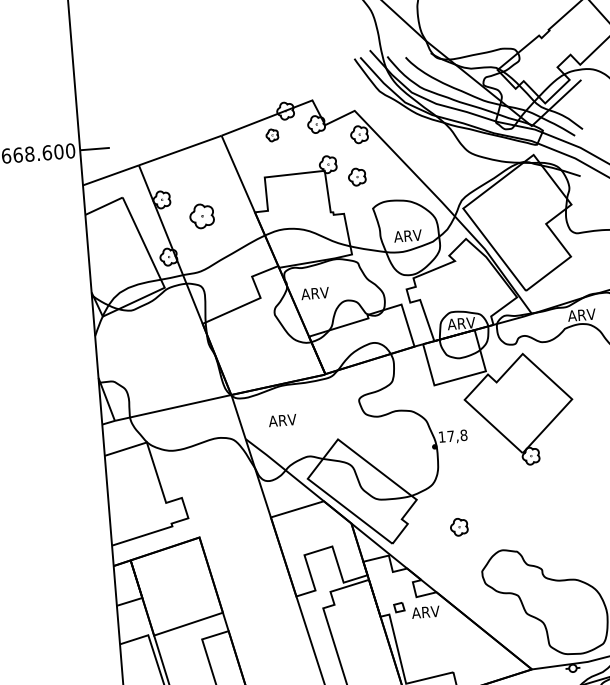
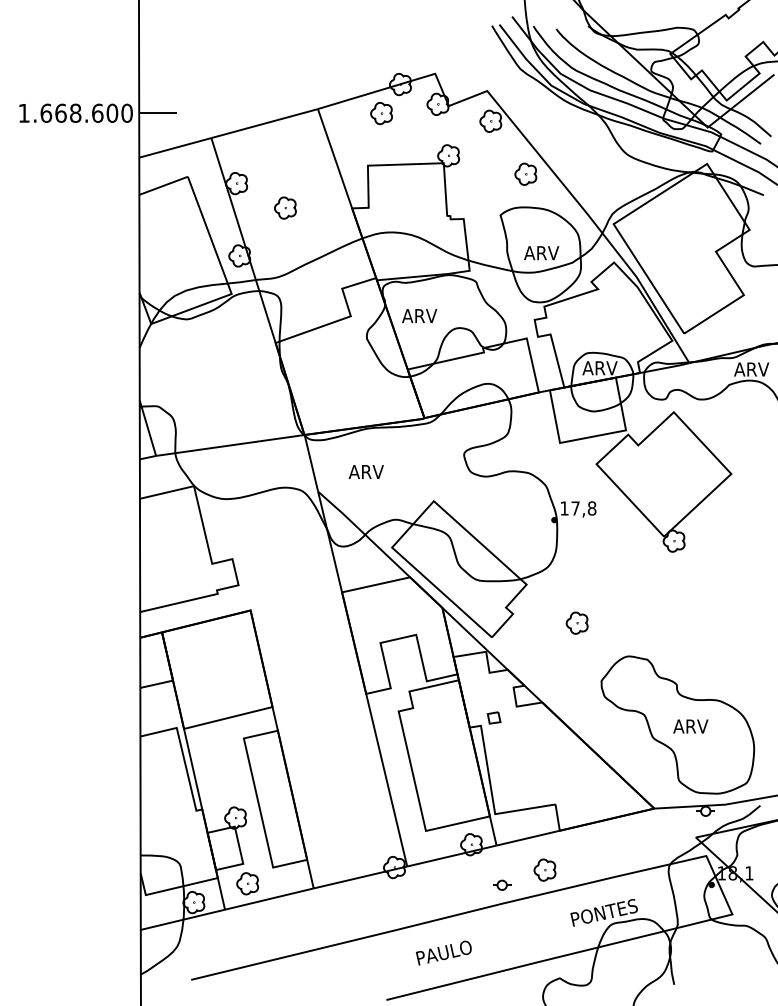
part: (272, 135) -> (381, 113), size x1.43
part: (356, 176) -> (525, 173), moved
part: (202, 215) -> (285, 207), size x0.71
text: (425, 612) -> (690, 726), moved

